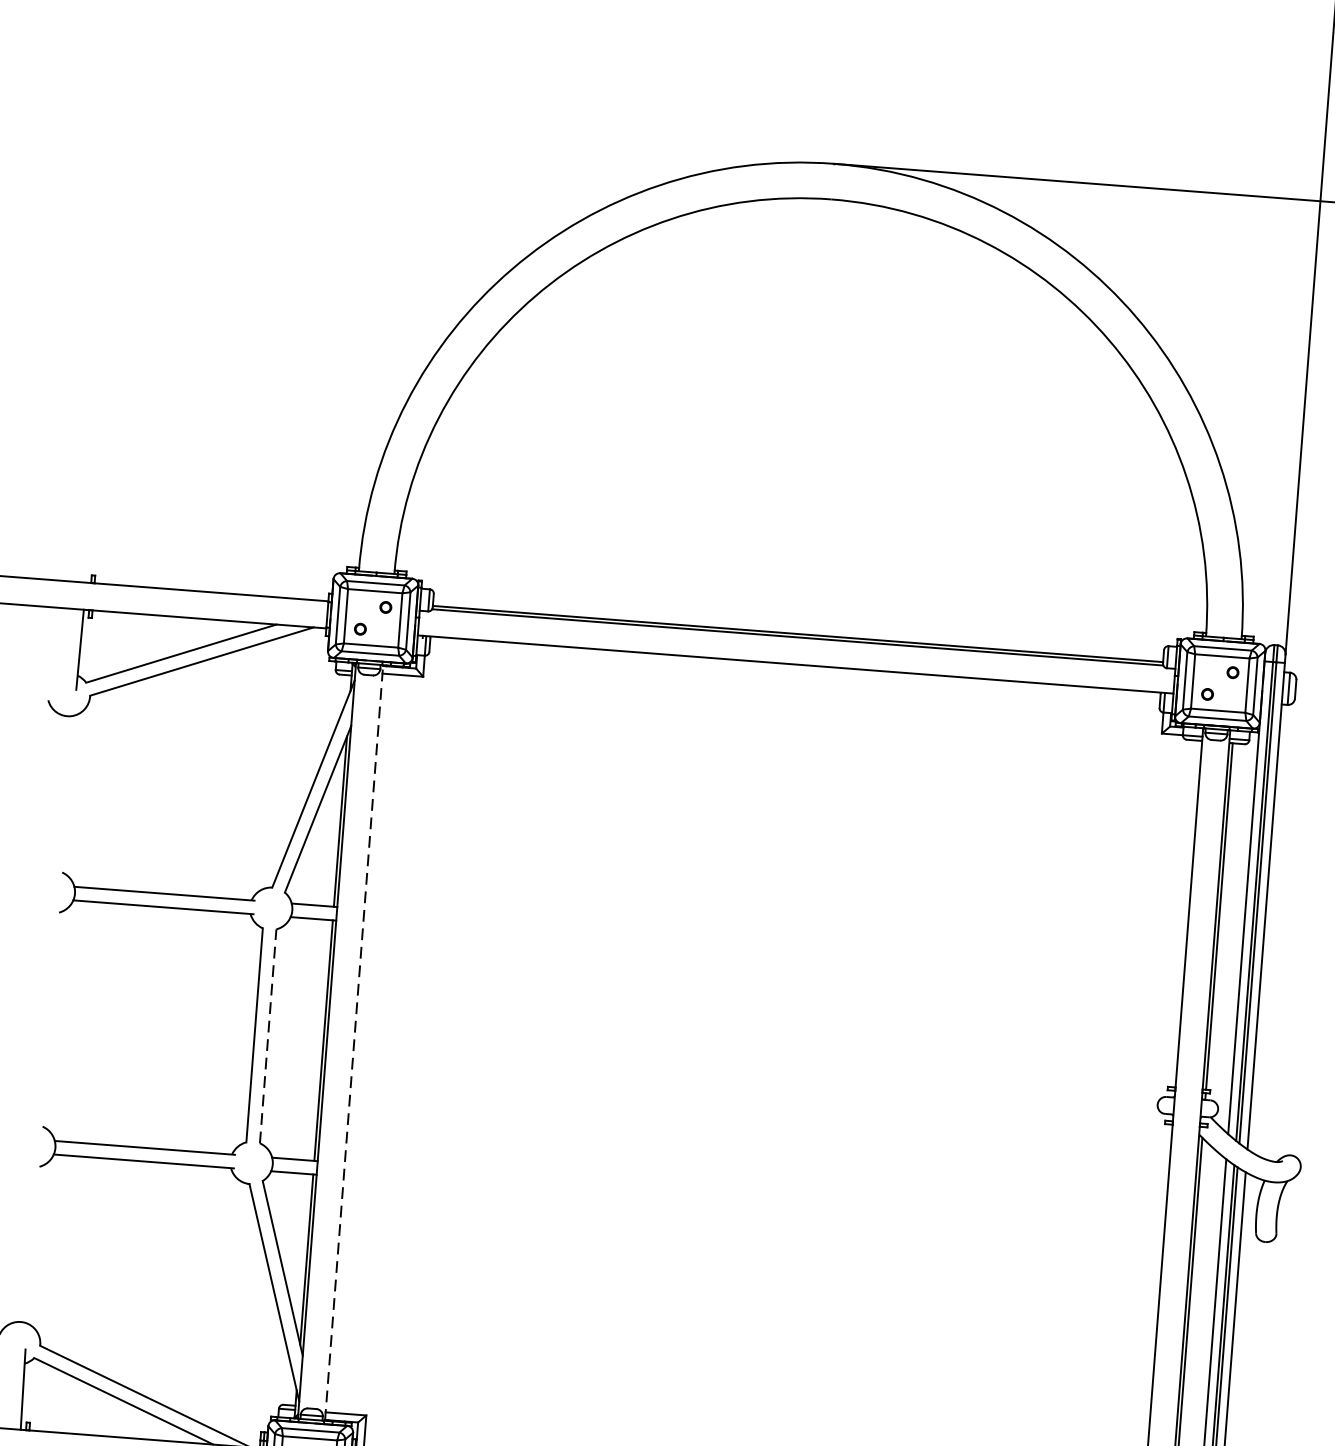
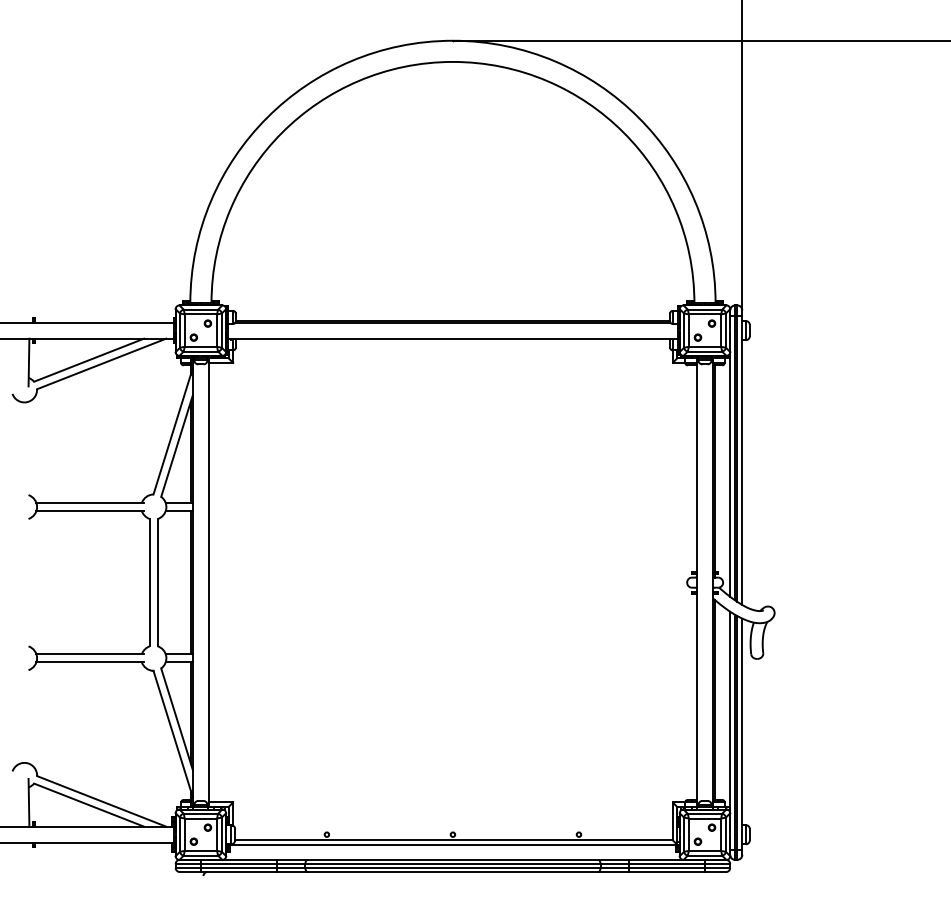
line: (267, 1036) -> (157, 582), dashed -> solid
line: (353, 1042) -> (208, 582), dashed -> solid

